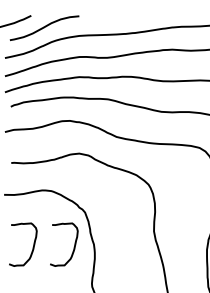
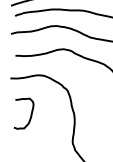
curve: (73, 247) -> (59, 115), removed

